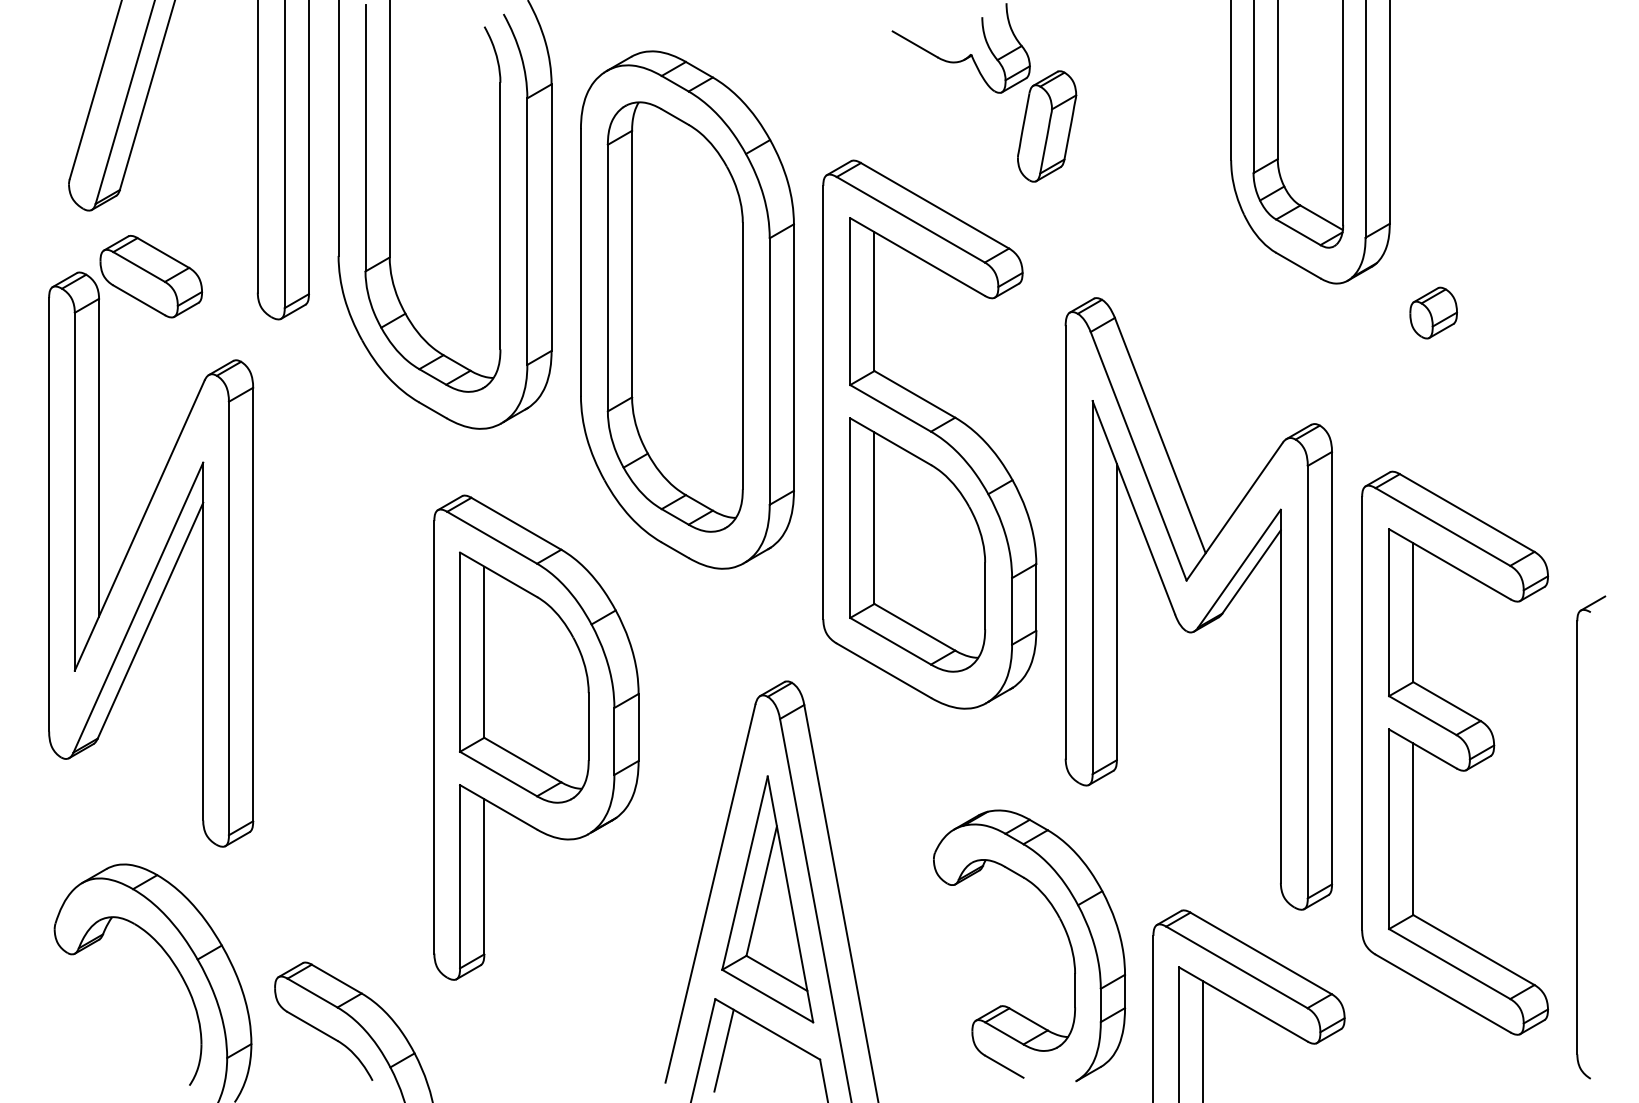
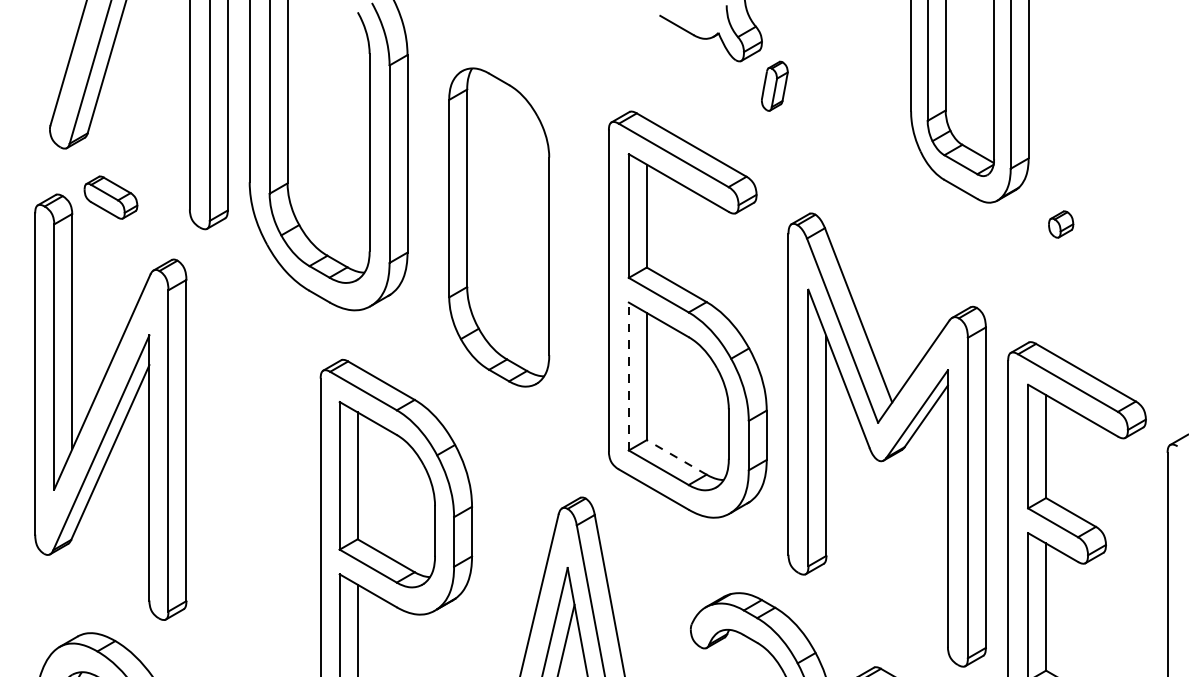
part: (1047, 126) -> (775, 86), size x0.6
part: (151, 276) -> (111, 197), size x0.7
part: (687, 309) -> (508, 221), removed
part: (1433, 312) -> (1061, 224), size x0.7
line: (850, 518) -> (629, 376), solid -> dashed
line: (914, 627) -> (676, 457), solid -> dashed

